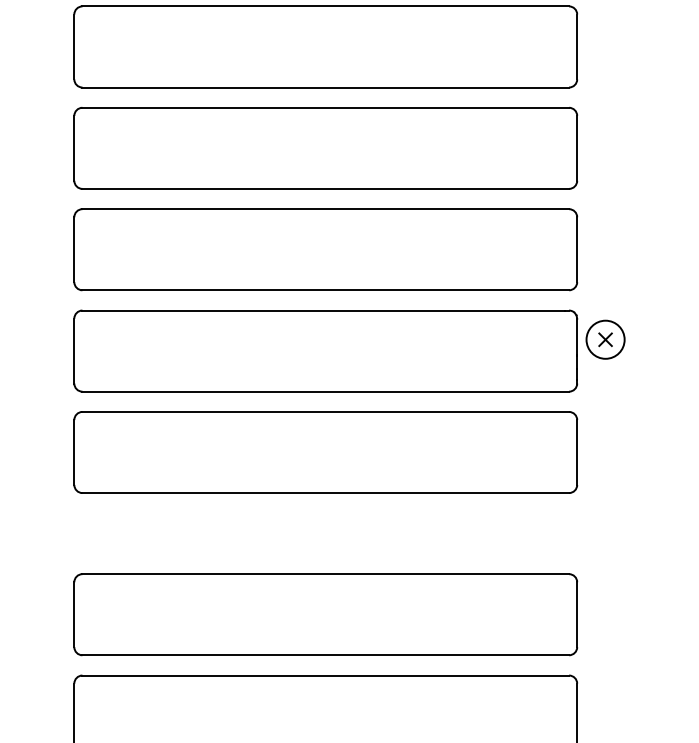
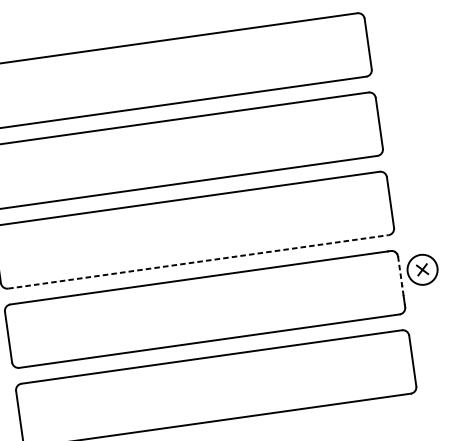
line: (326, 290) -> (198, 261), solid -> dashed
line: (577, 343) -> (401, 275), solid -> dashed

